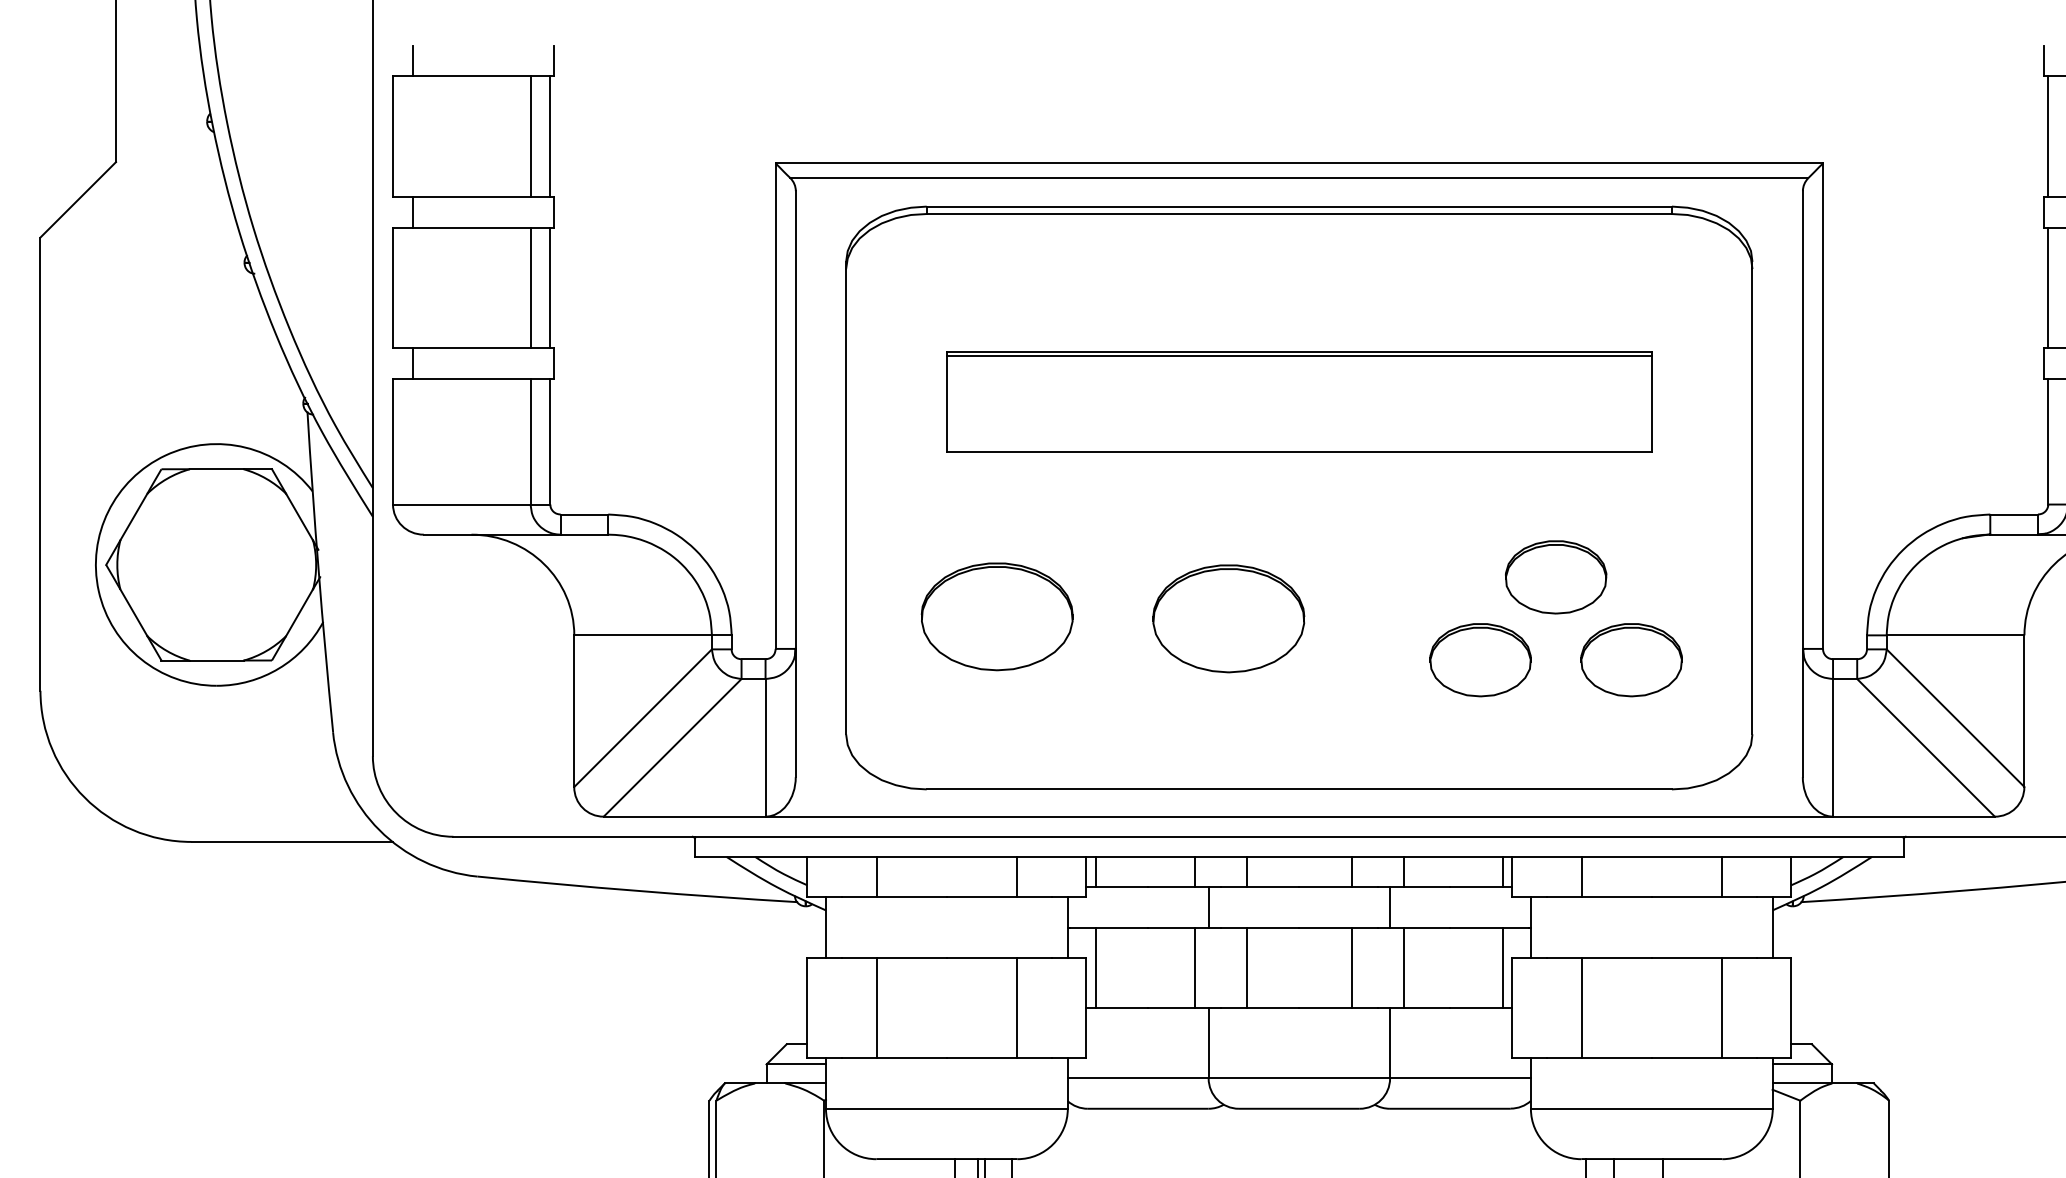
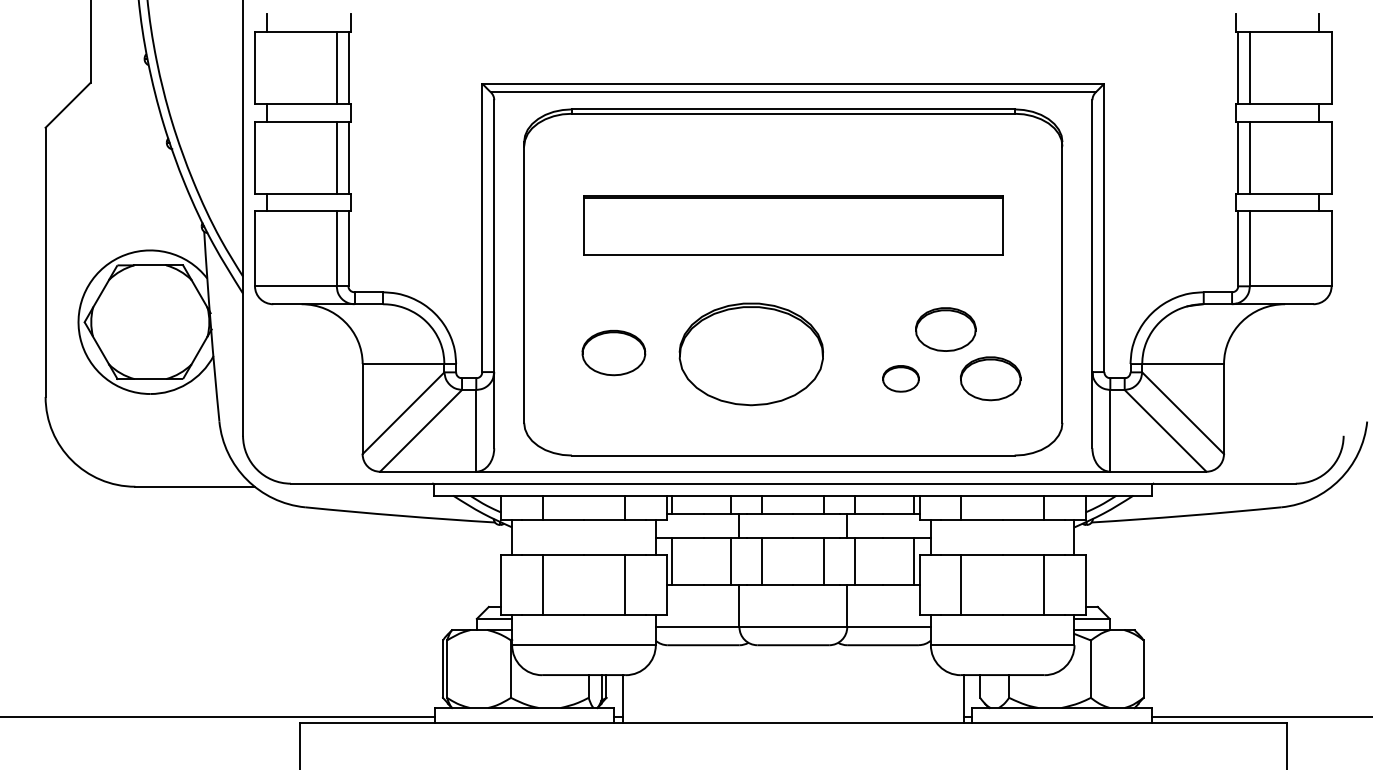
part: (996, 615) -> (613, 352), size x0.7
part: (1228, 617) -> (751, 353), size x1.6
part: (1479, 659) -> (900, 378), size x0.6

